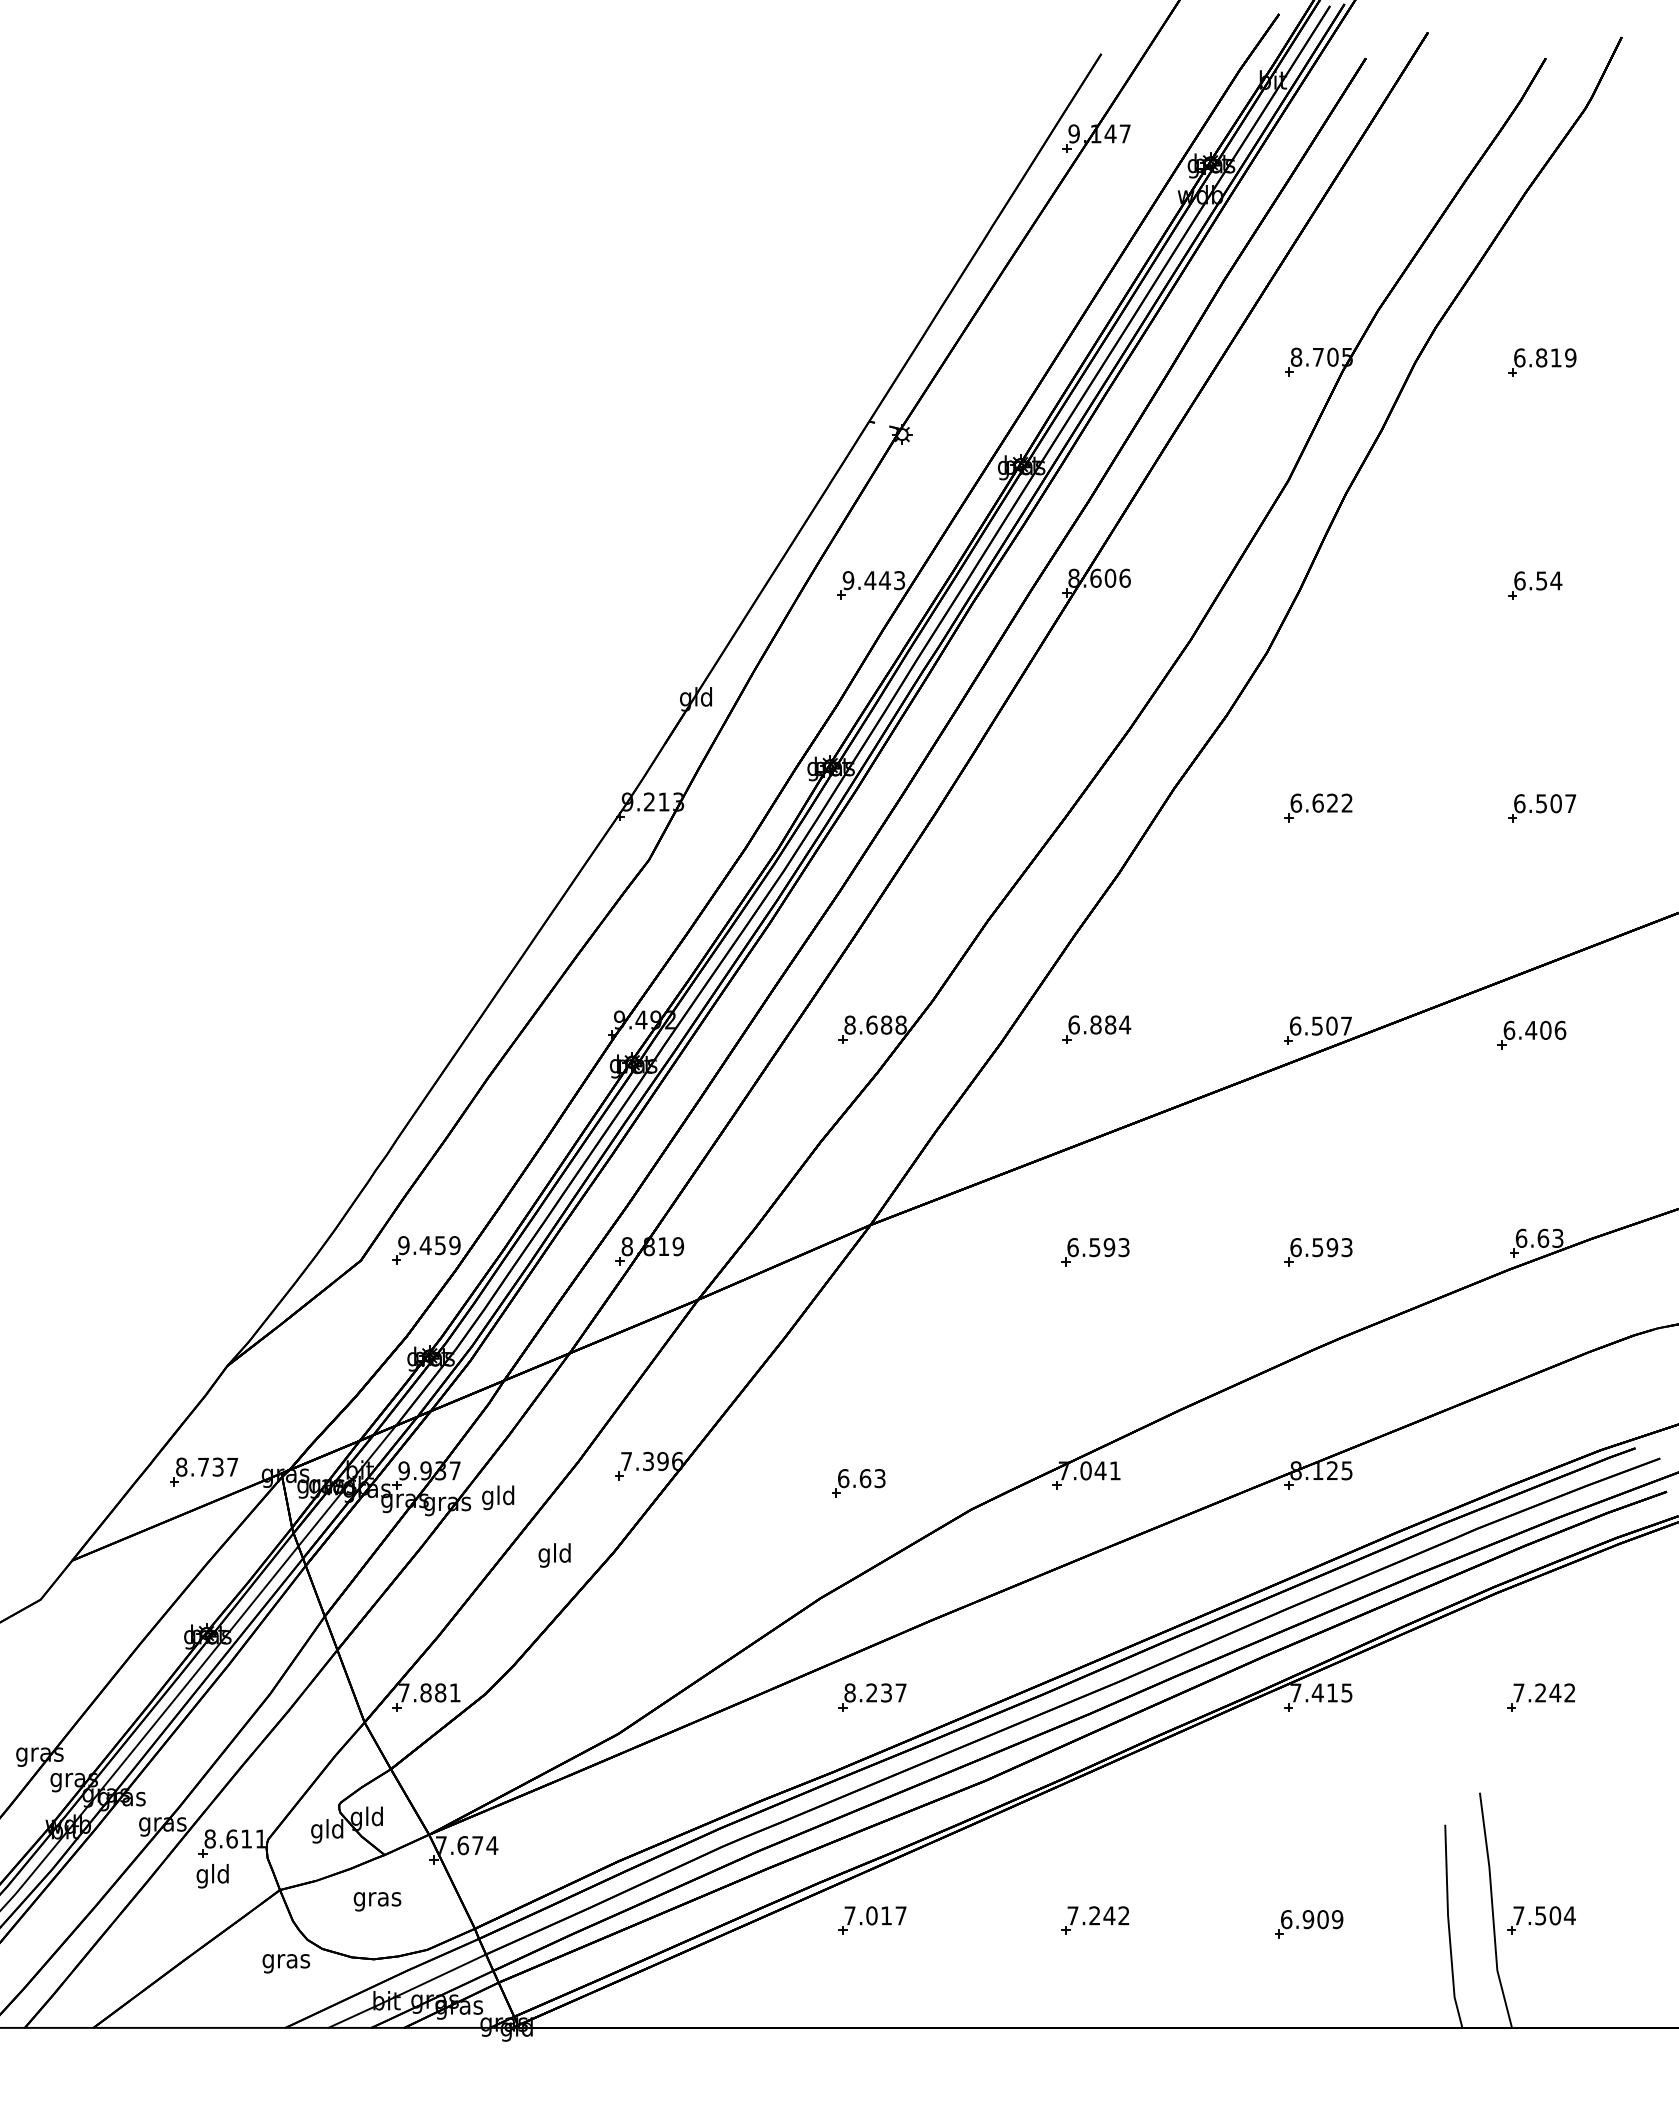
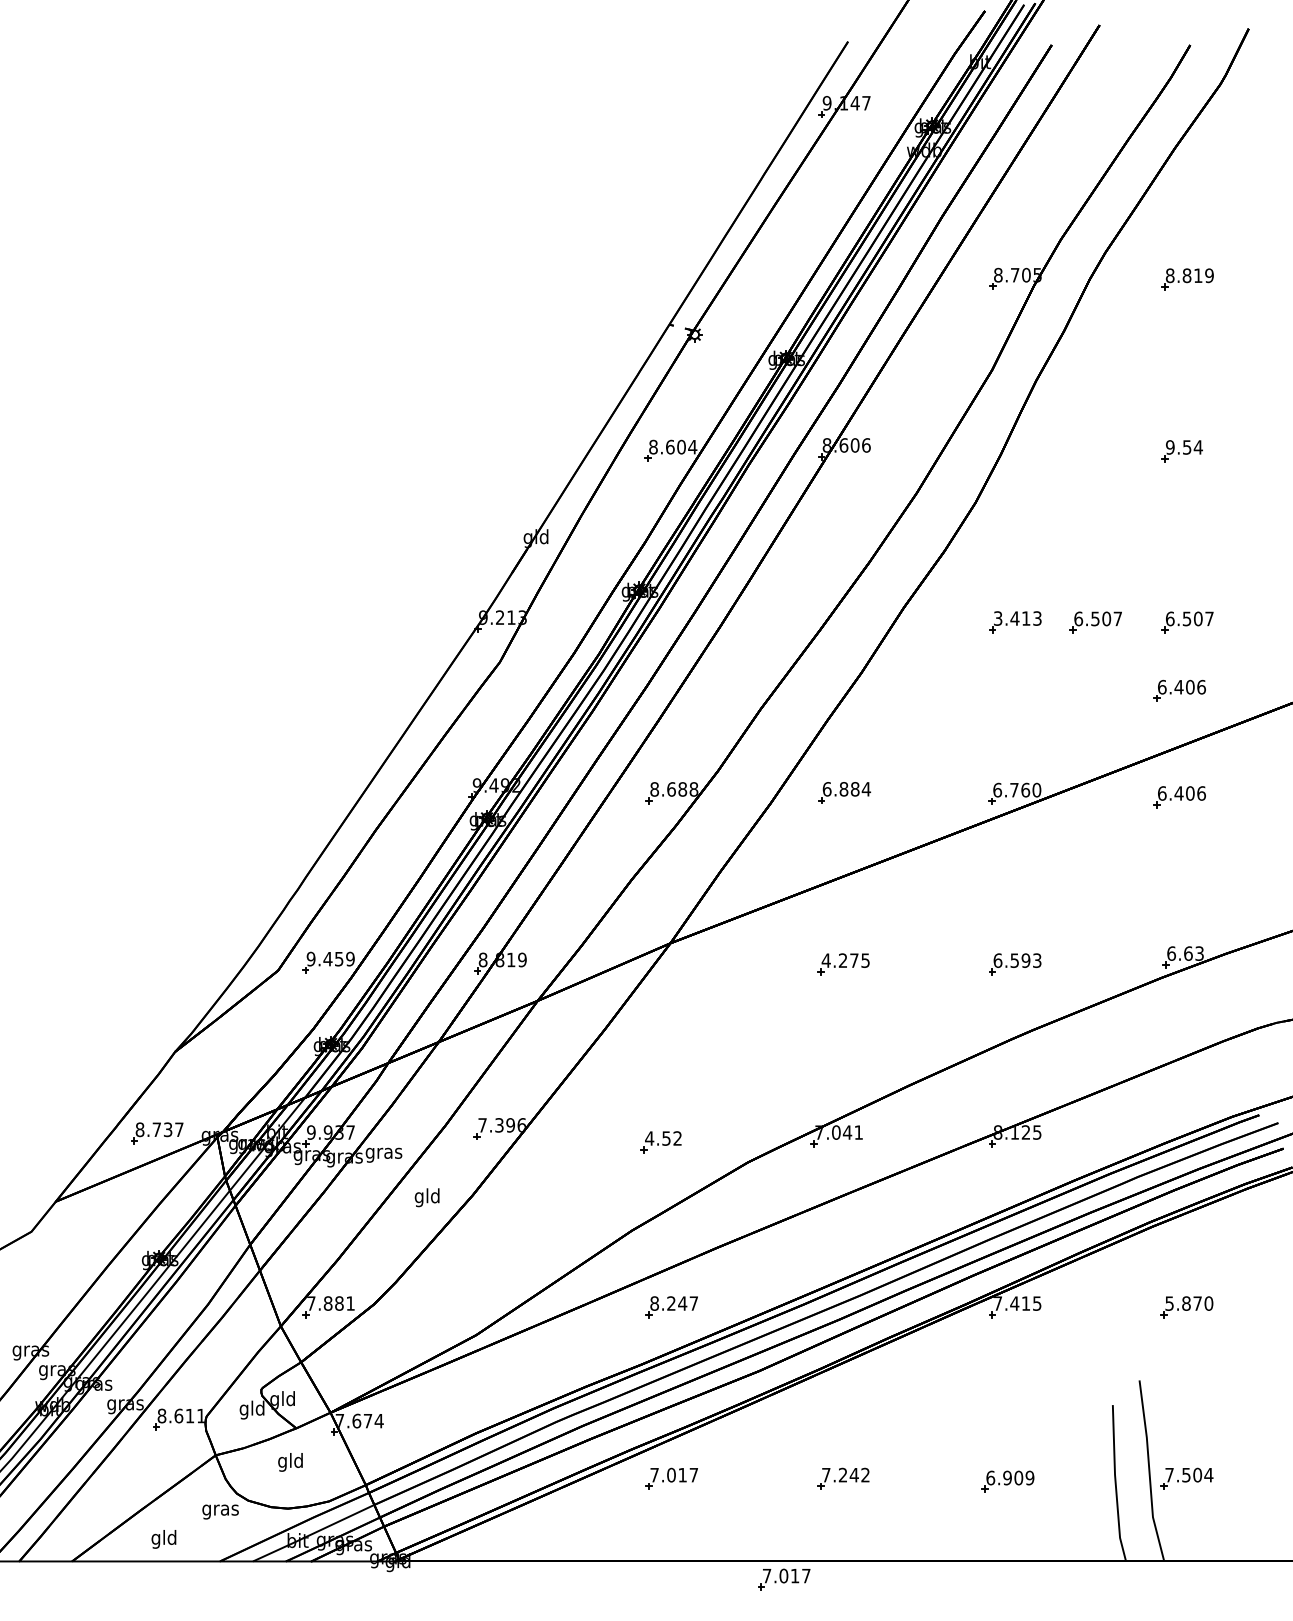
text: (1519, 357) -> (1170, 275), 6.819 -> 8.819
text: (873, 580) -> (672, 447), 9.443 -> 8.604
text: (1519, 580) -> (1170, 447), 6.54 -> 9.54
text: (1321, 802) -> (1017, 618), 6.622 -> 3.413
part: (1423, 808) -> (1096, 622), added
part: (1531, 896) -> (1179, 690), added
text: (1332, 1025) -> (1026, 789), 6.507 -> 6.760
text: (1098, 1247) -> (845, 960), 6.593 -> 4.275
text: (861, 1478) -> (663, 1138), 6.63 -> 4.52
text: (498, 1497) -> (383, 1153), gld -> gras
text: (886, 1692) -> (682, 1303), 8.237 -> 8.247
text: (1544, 1692) -> (1189, 1303), 7.242 -> 5.870
text: (212, 1876) -> (163, 1539), moved
text: (377, 1899) -> (290, 1462), gras -> gld
part: (1018, 2051) -> (784, 1579), added

